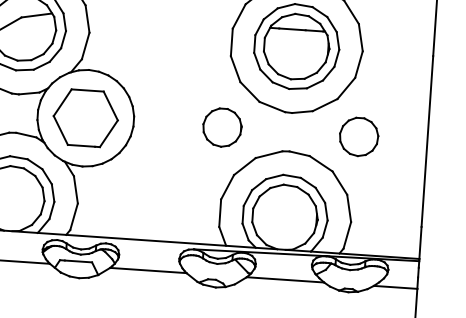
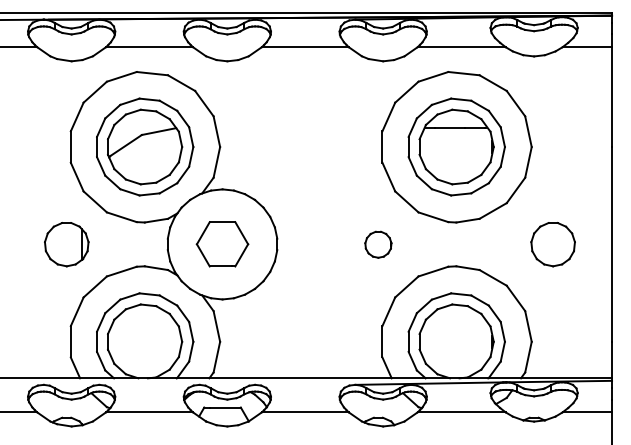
part: (85, 117) -> (222, 243), size x0.7
part: (222, 127) -> (378, 244), size x0.6
part: (358, 136) -> (552, 244), moved

